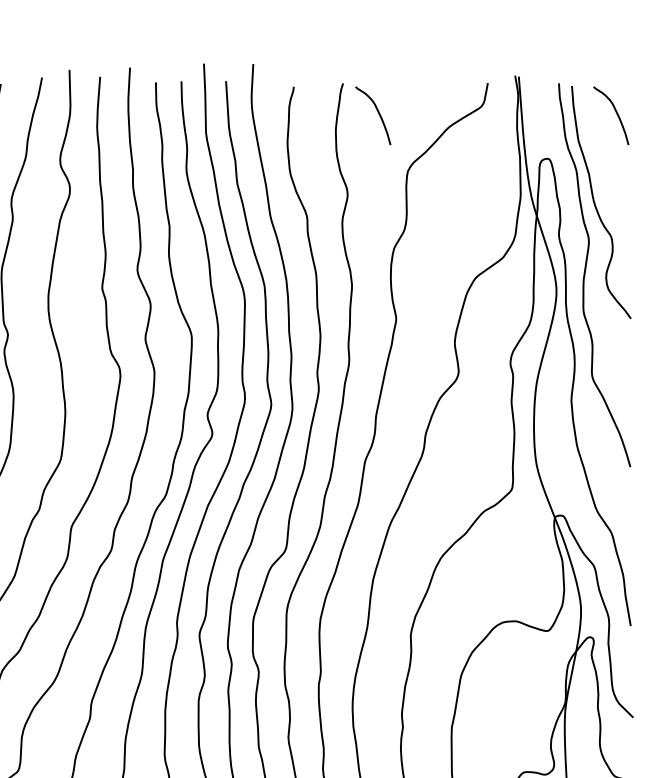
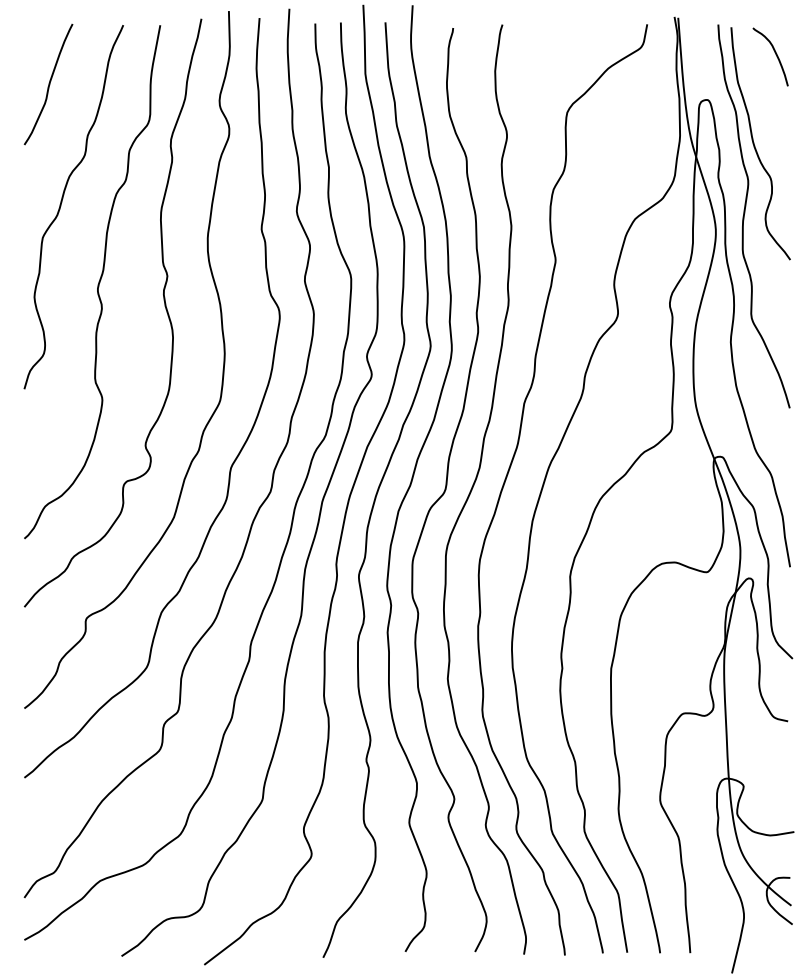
curve: (378, 113) -> (537, 54), removed

